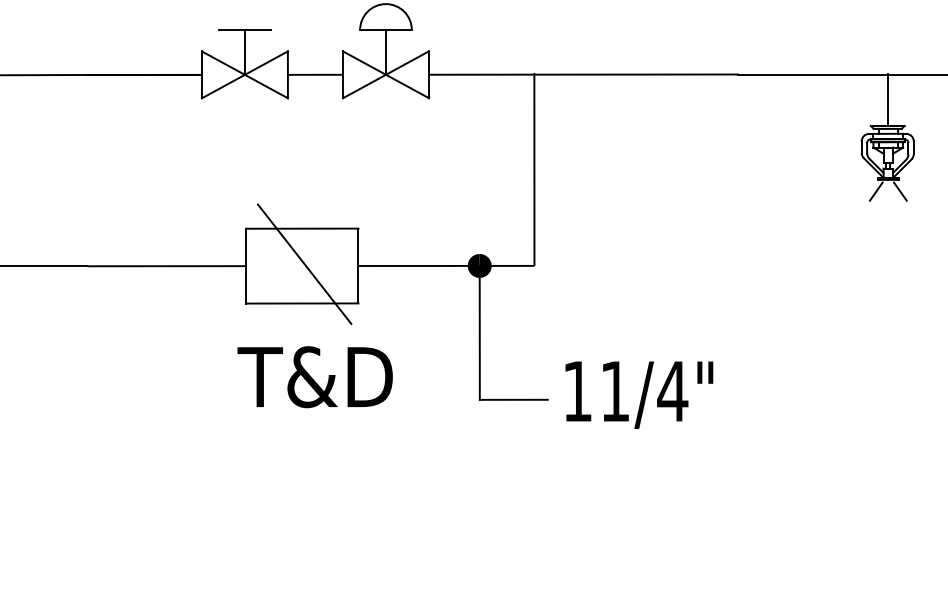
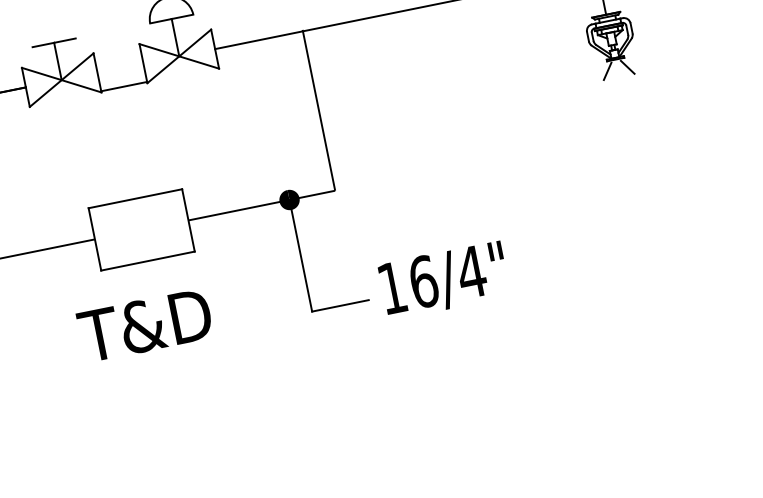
line: (315, 74) -> (124, 86), moved
line: (304, 263) -> (143, 227), removed
text: (314, 377) -> (144, 325), moved
text: (615, 391) -> (423, 281), 11/4" -> 16/4"

